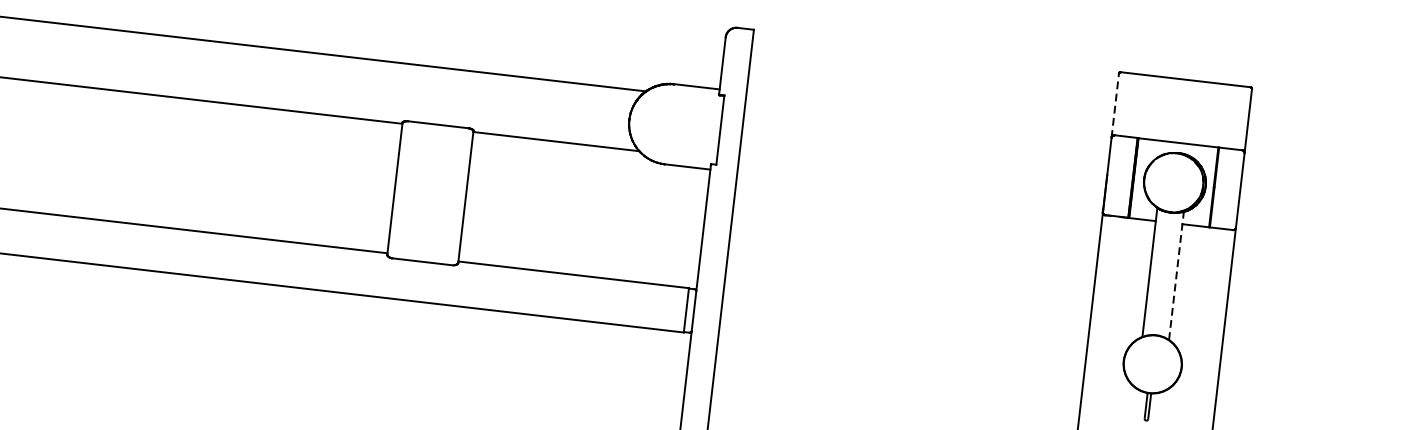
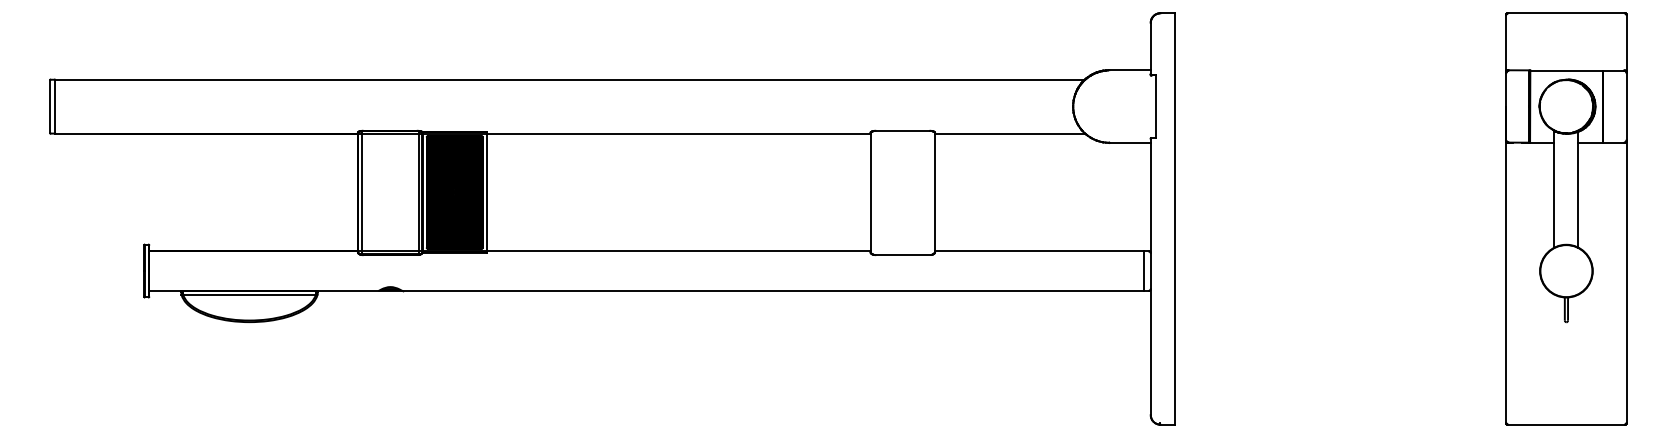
line: (1115, 105) -> (1506, 43), dashed -> solid
line: (1176, 275) -> (1578, 189), dashed -> solid

